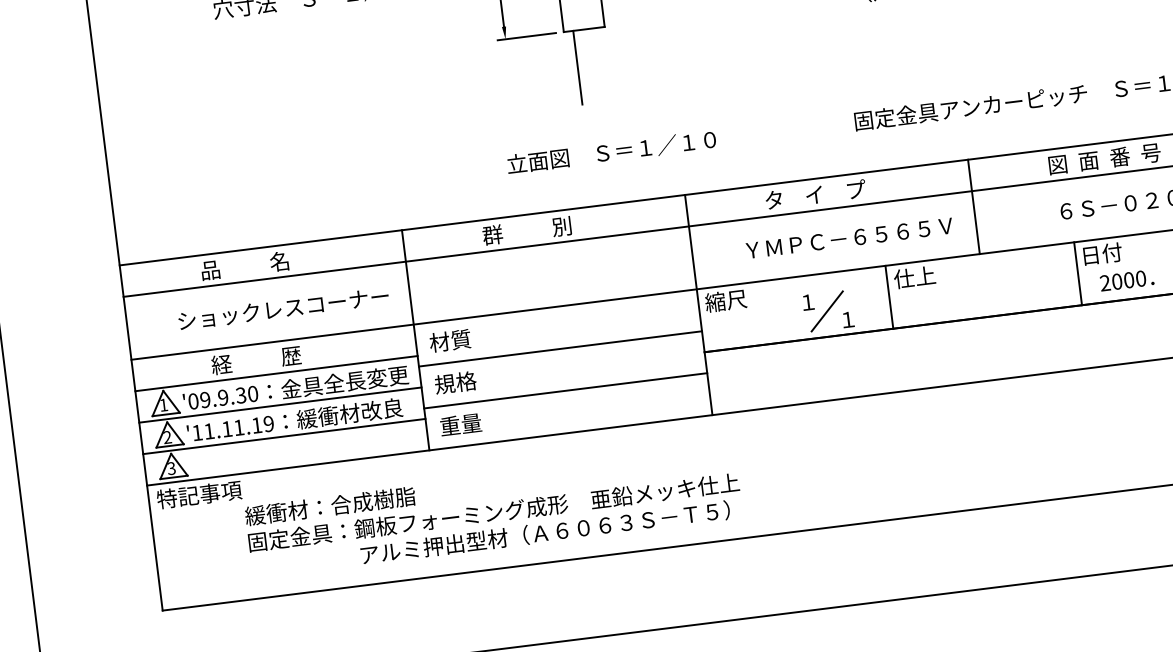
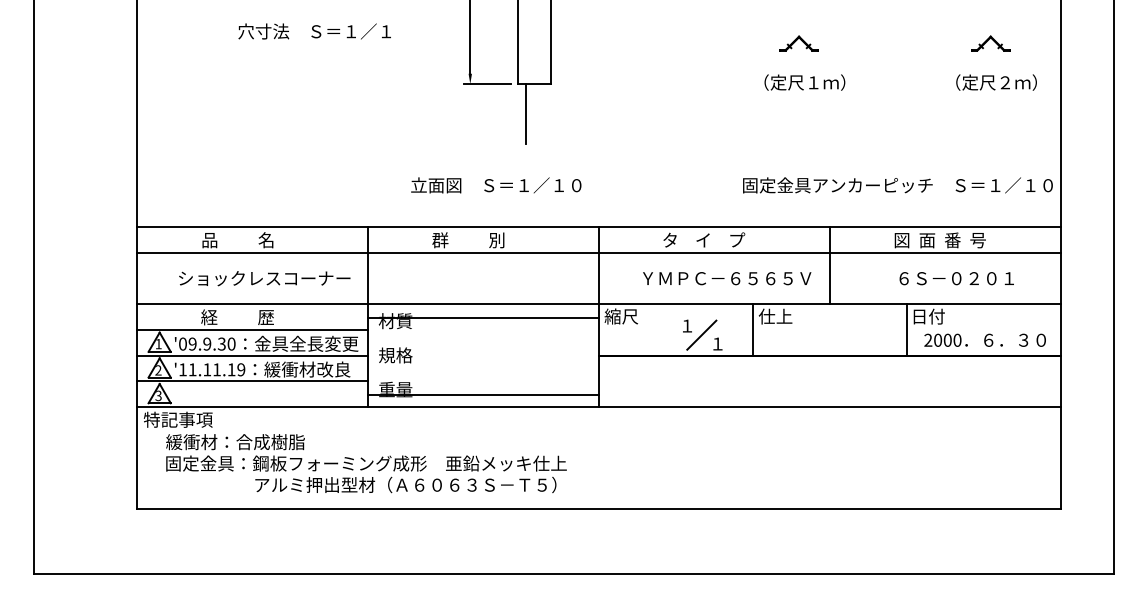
text: (611, 152) -> (496, 185), moved
line: (560, 348) -> (483, 317), moved
line: (565, 390) -> (483, 394), moved
text: (493, 512) -> (366, 463), moved

